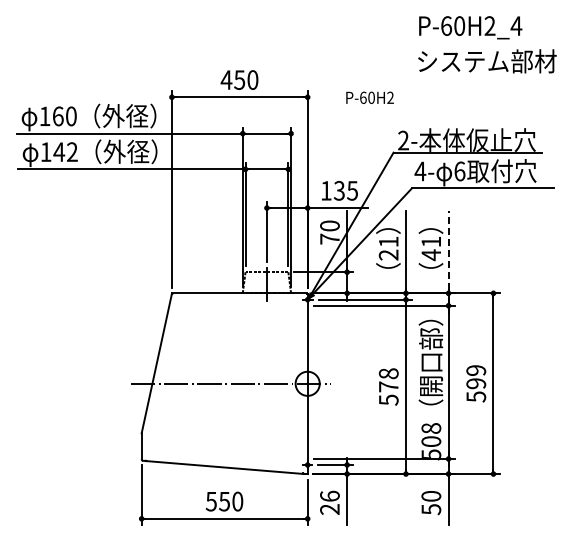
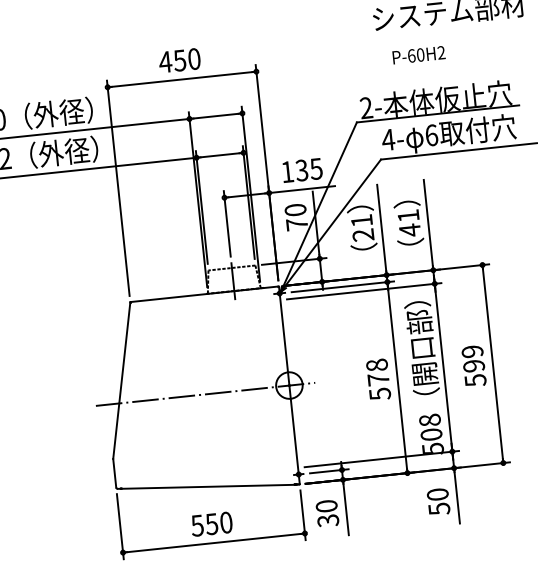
text: (369, 97) -> (418, 54), moved
line: (448, 249) -> (428, 222), dashed -> solid
text: (329, 502) -> (326, 513), 26 -> 30

